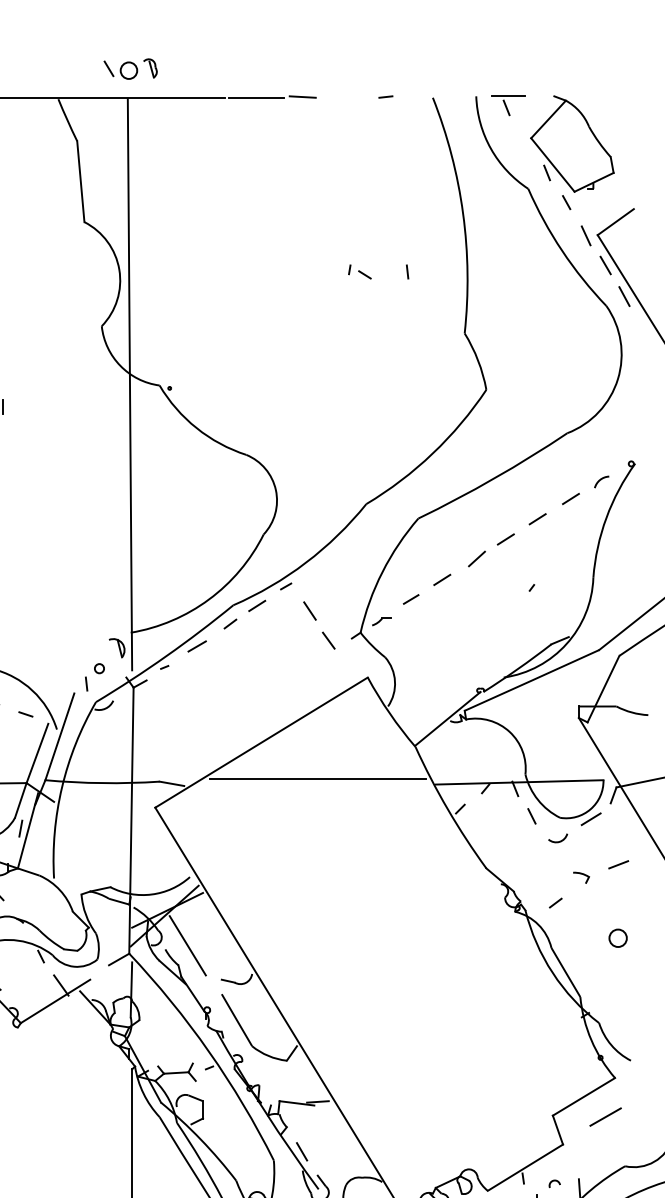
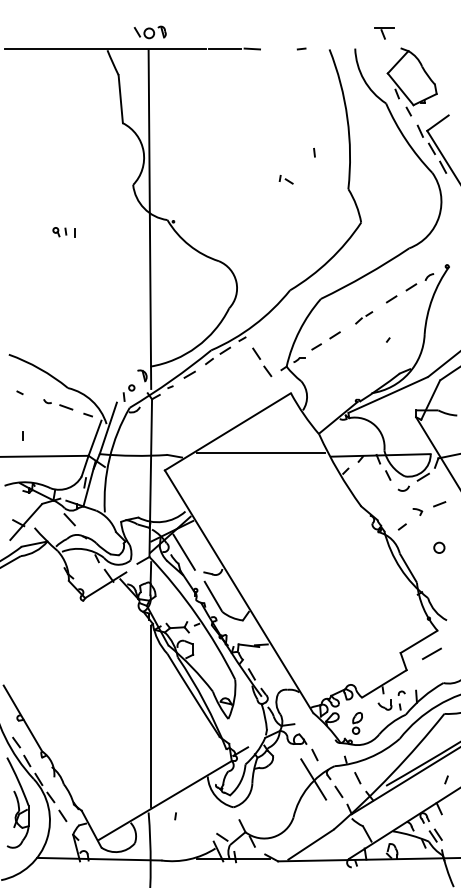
part: (508, 106) -> (384, 33), moved
part: (358, 271) -> (285, 179), moved
part: (490, 549) -> (363, 317), size x0.6

